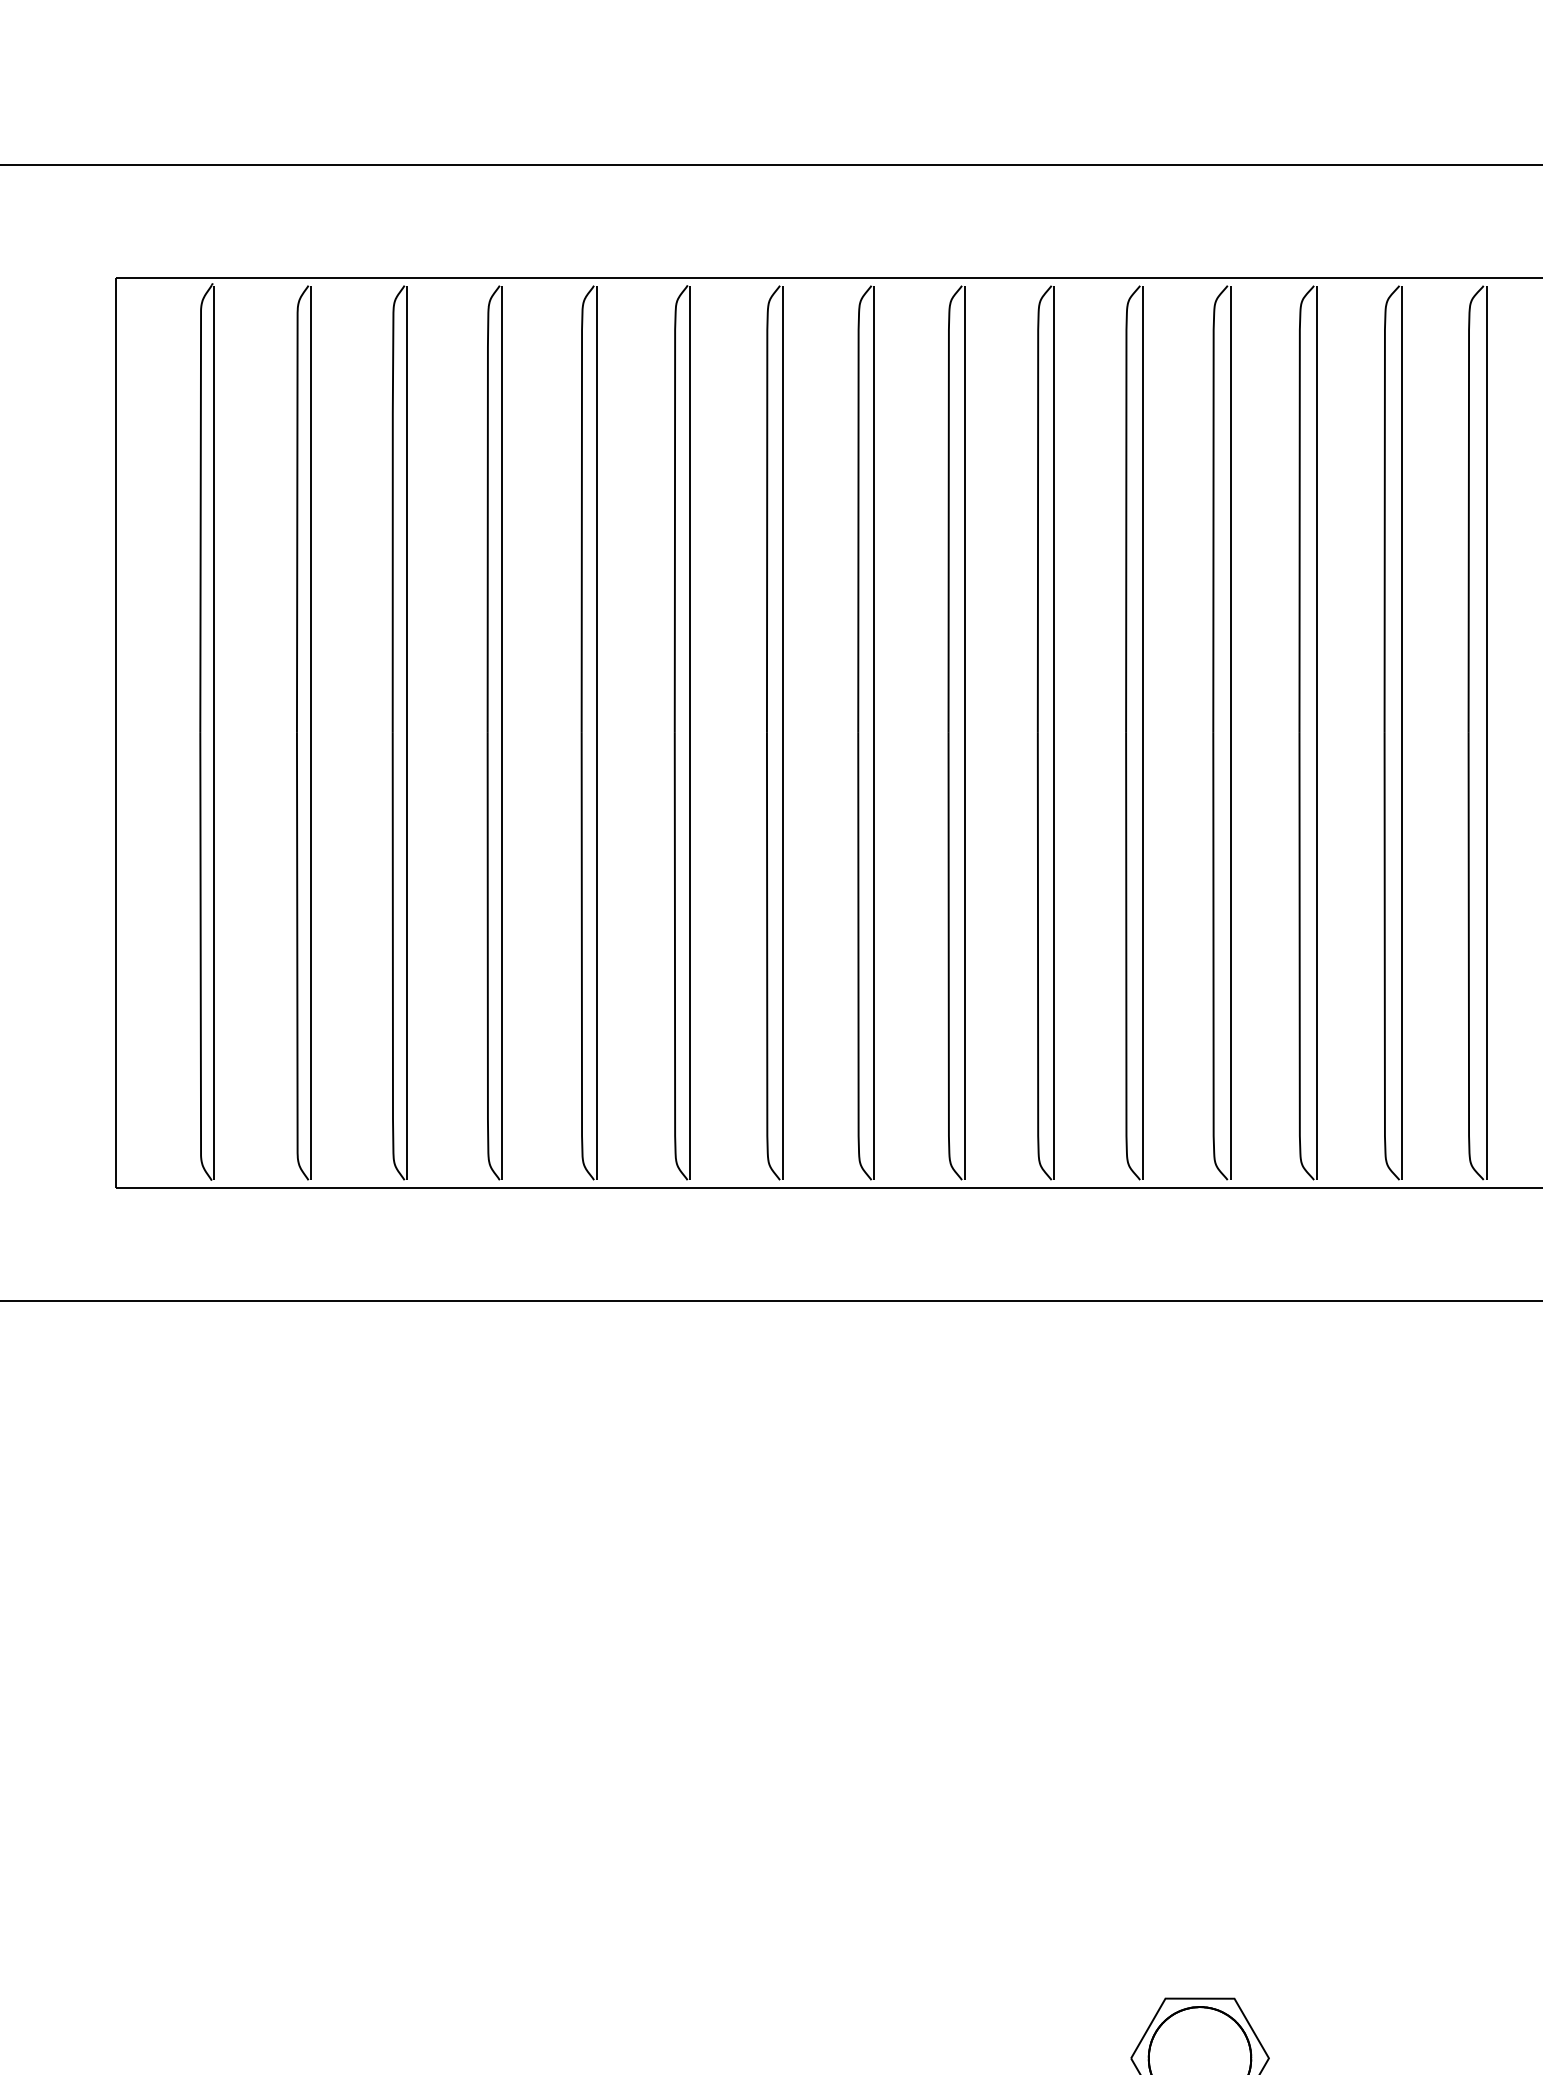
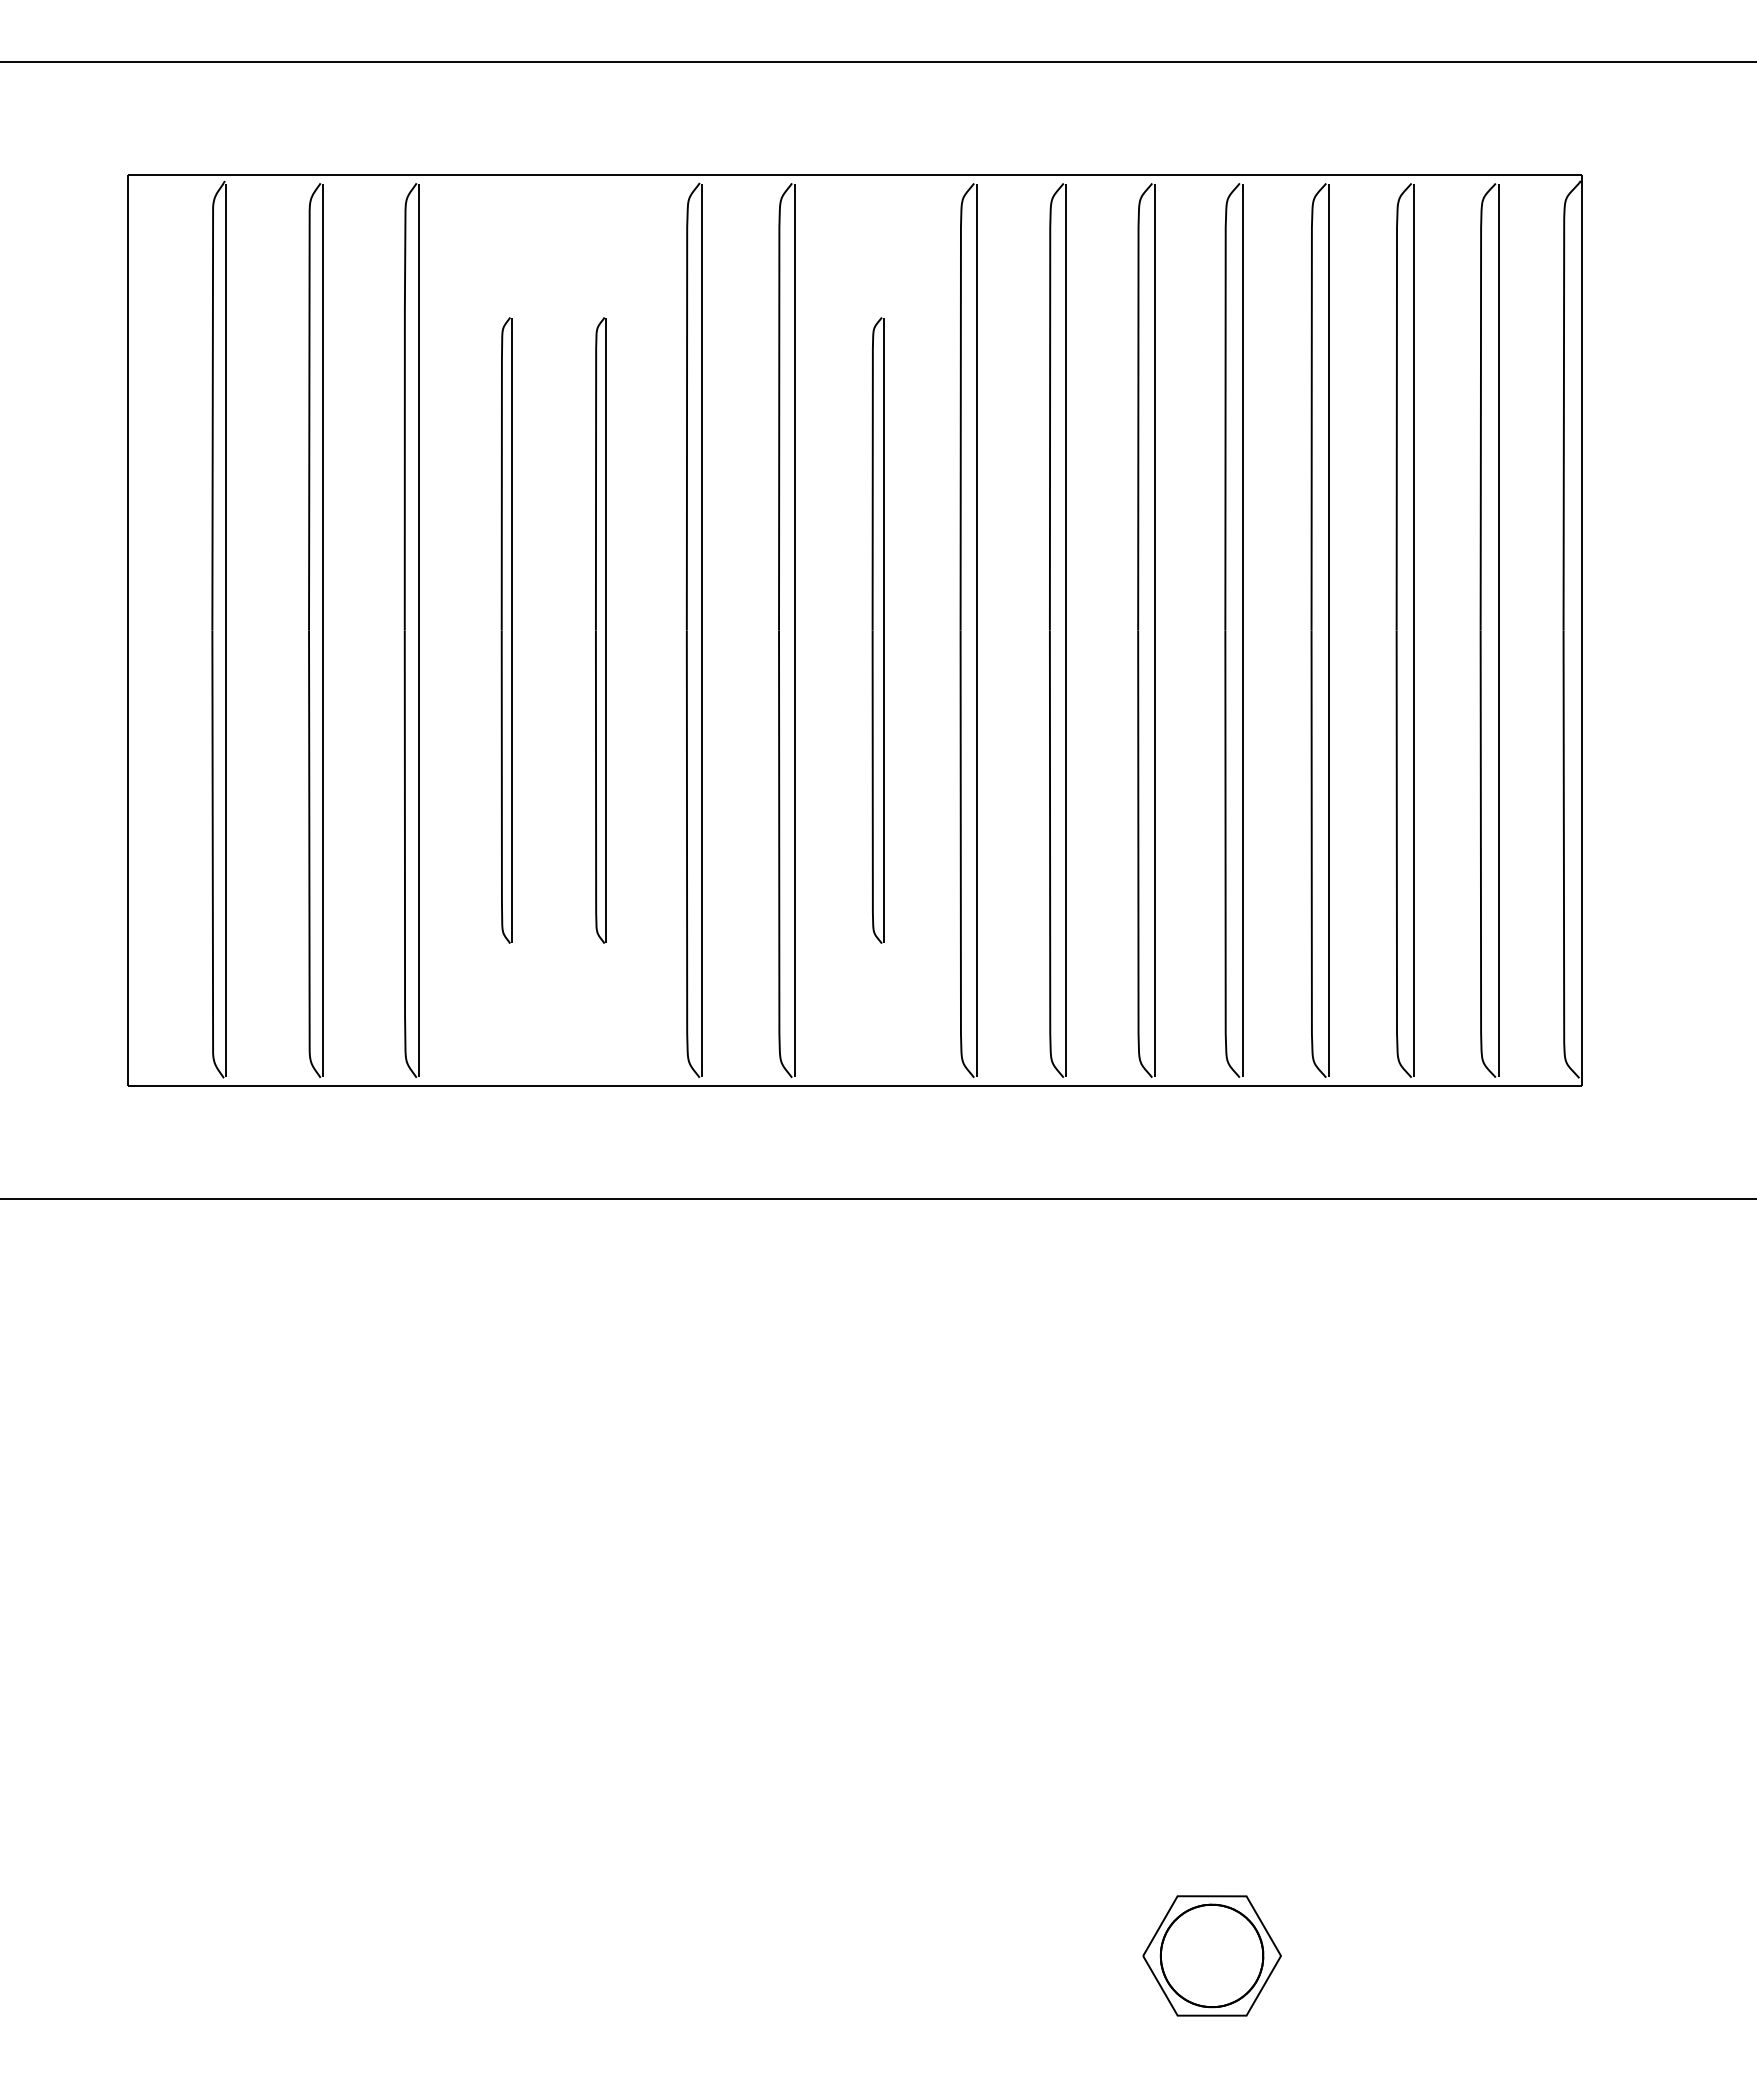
part: (494, 732) -> (506, 630), size x0.7
part: (588, 732) -> (600, 630), size x0.7
part: (865, 732) -> (877, 630), size x0.7

